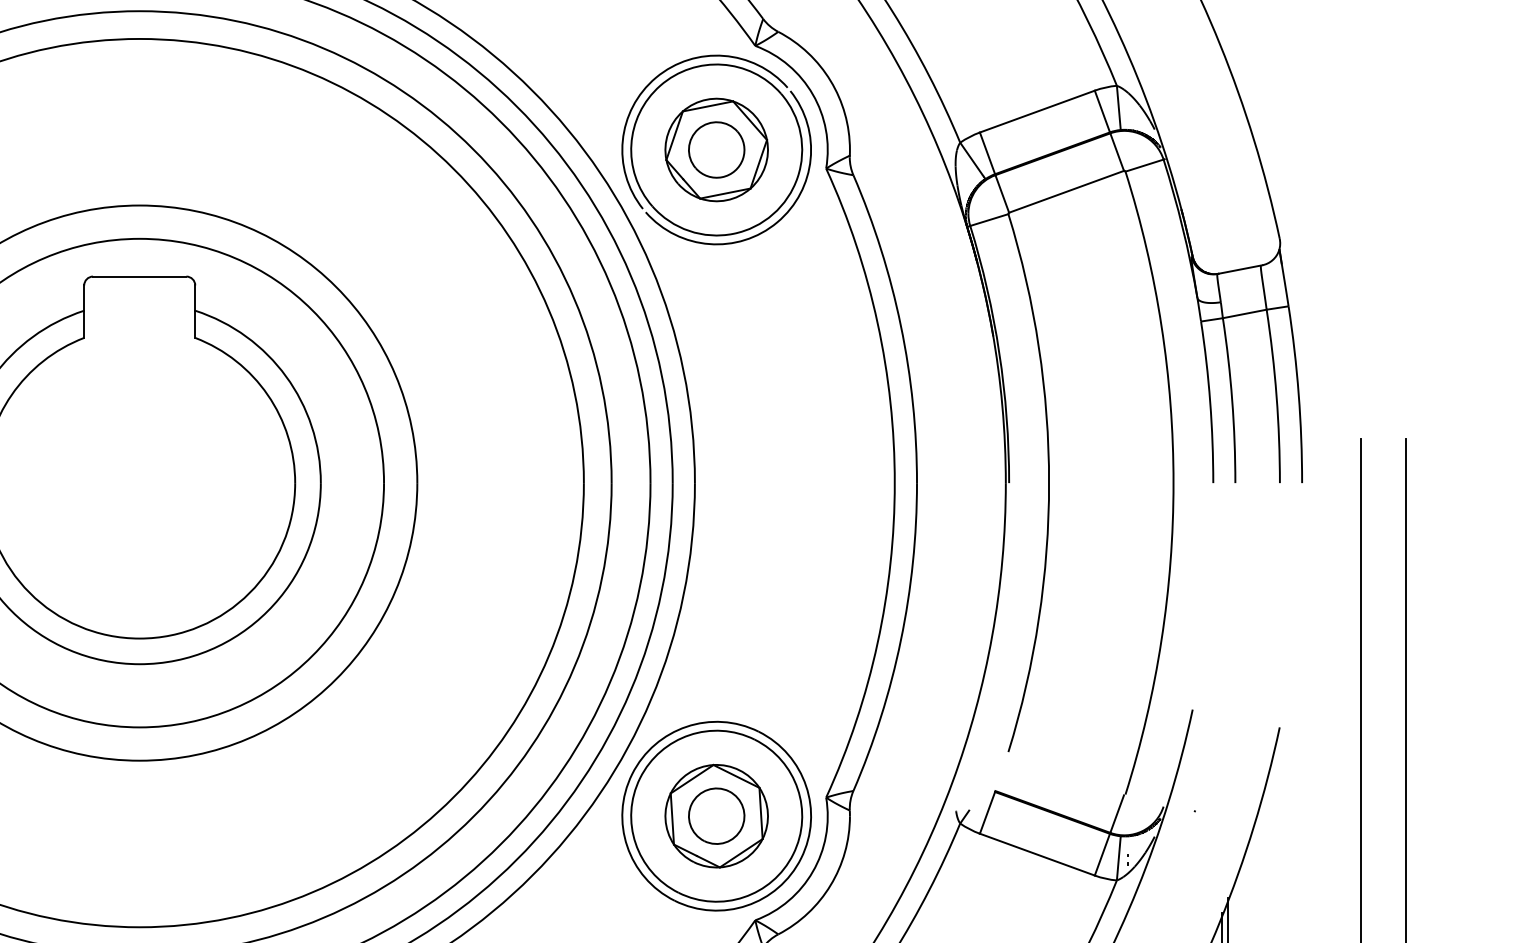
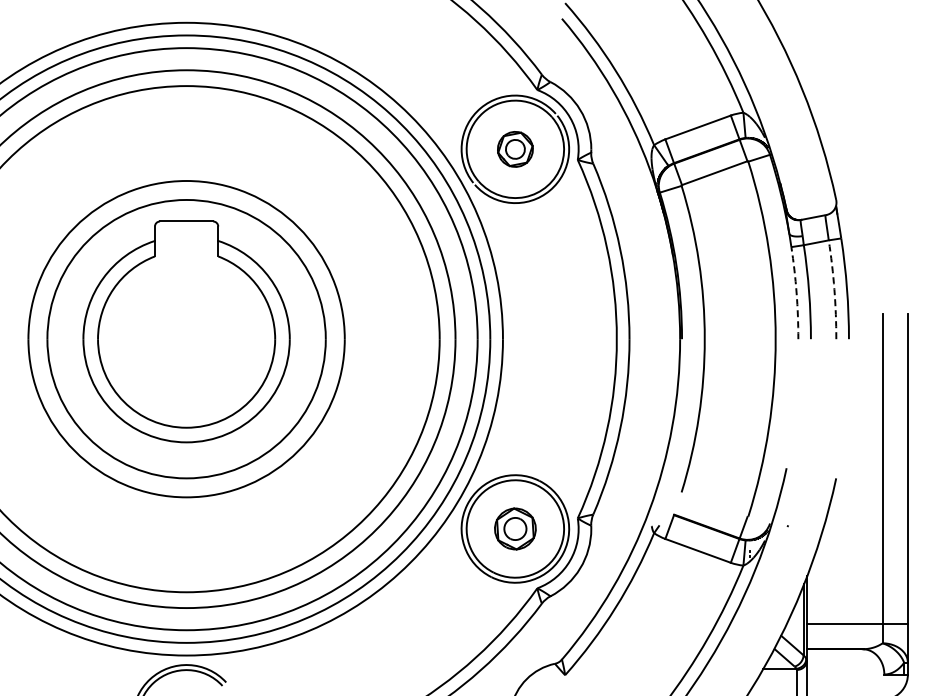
part: (716, 150) -> (515, 149), size x0.6
arc: (1276, 395) -> (834, 289), solid -> dashed
arc: (1210, 402) -> (796, 293), solid -> dashed
part: (716, 815) -> (515, 528), size x0.7

